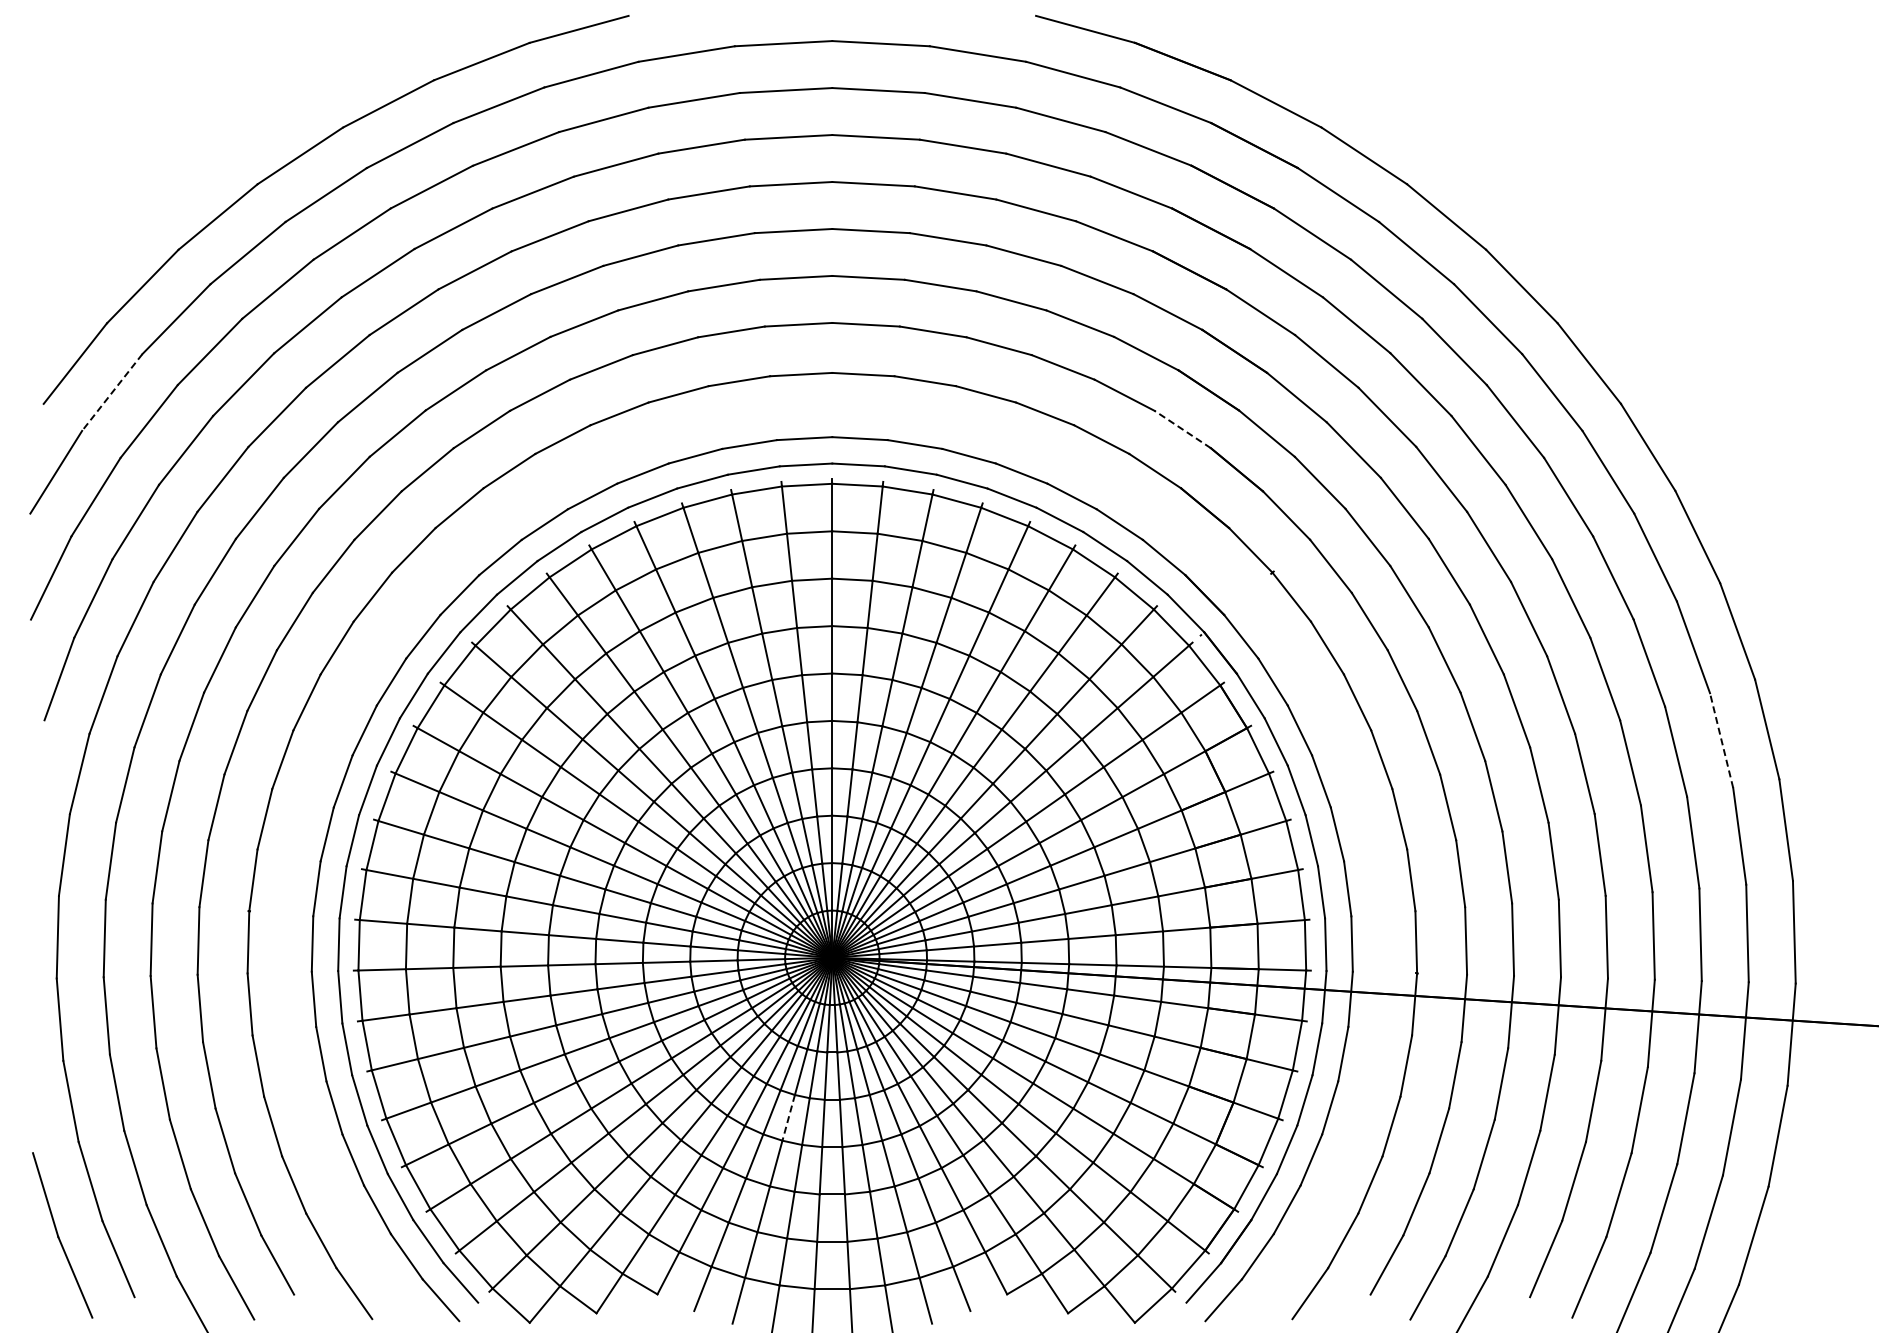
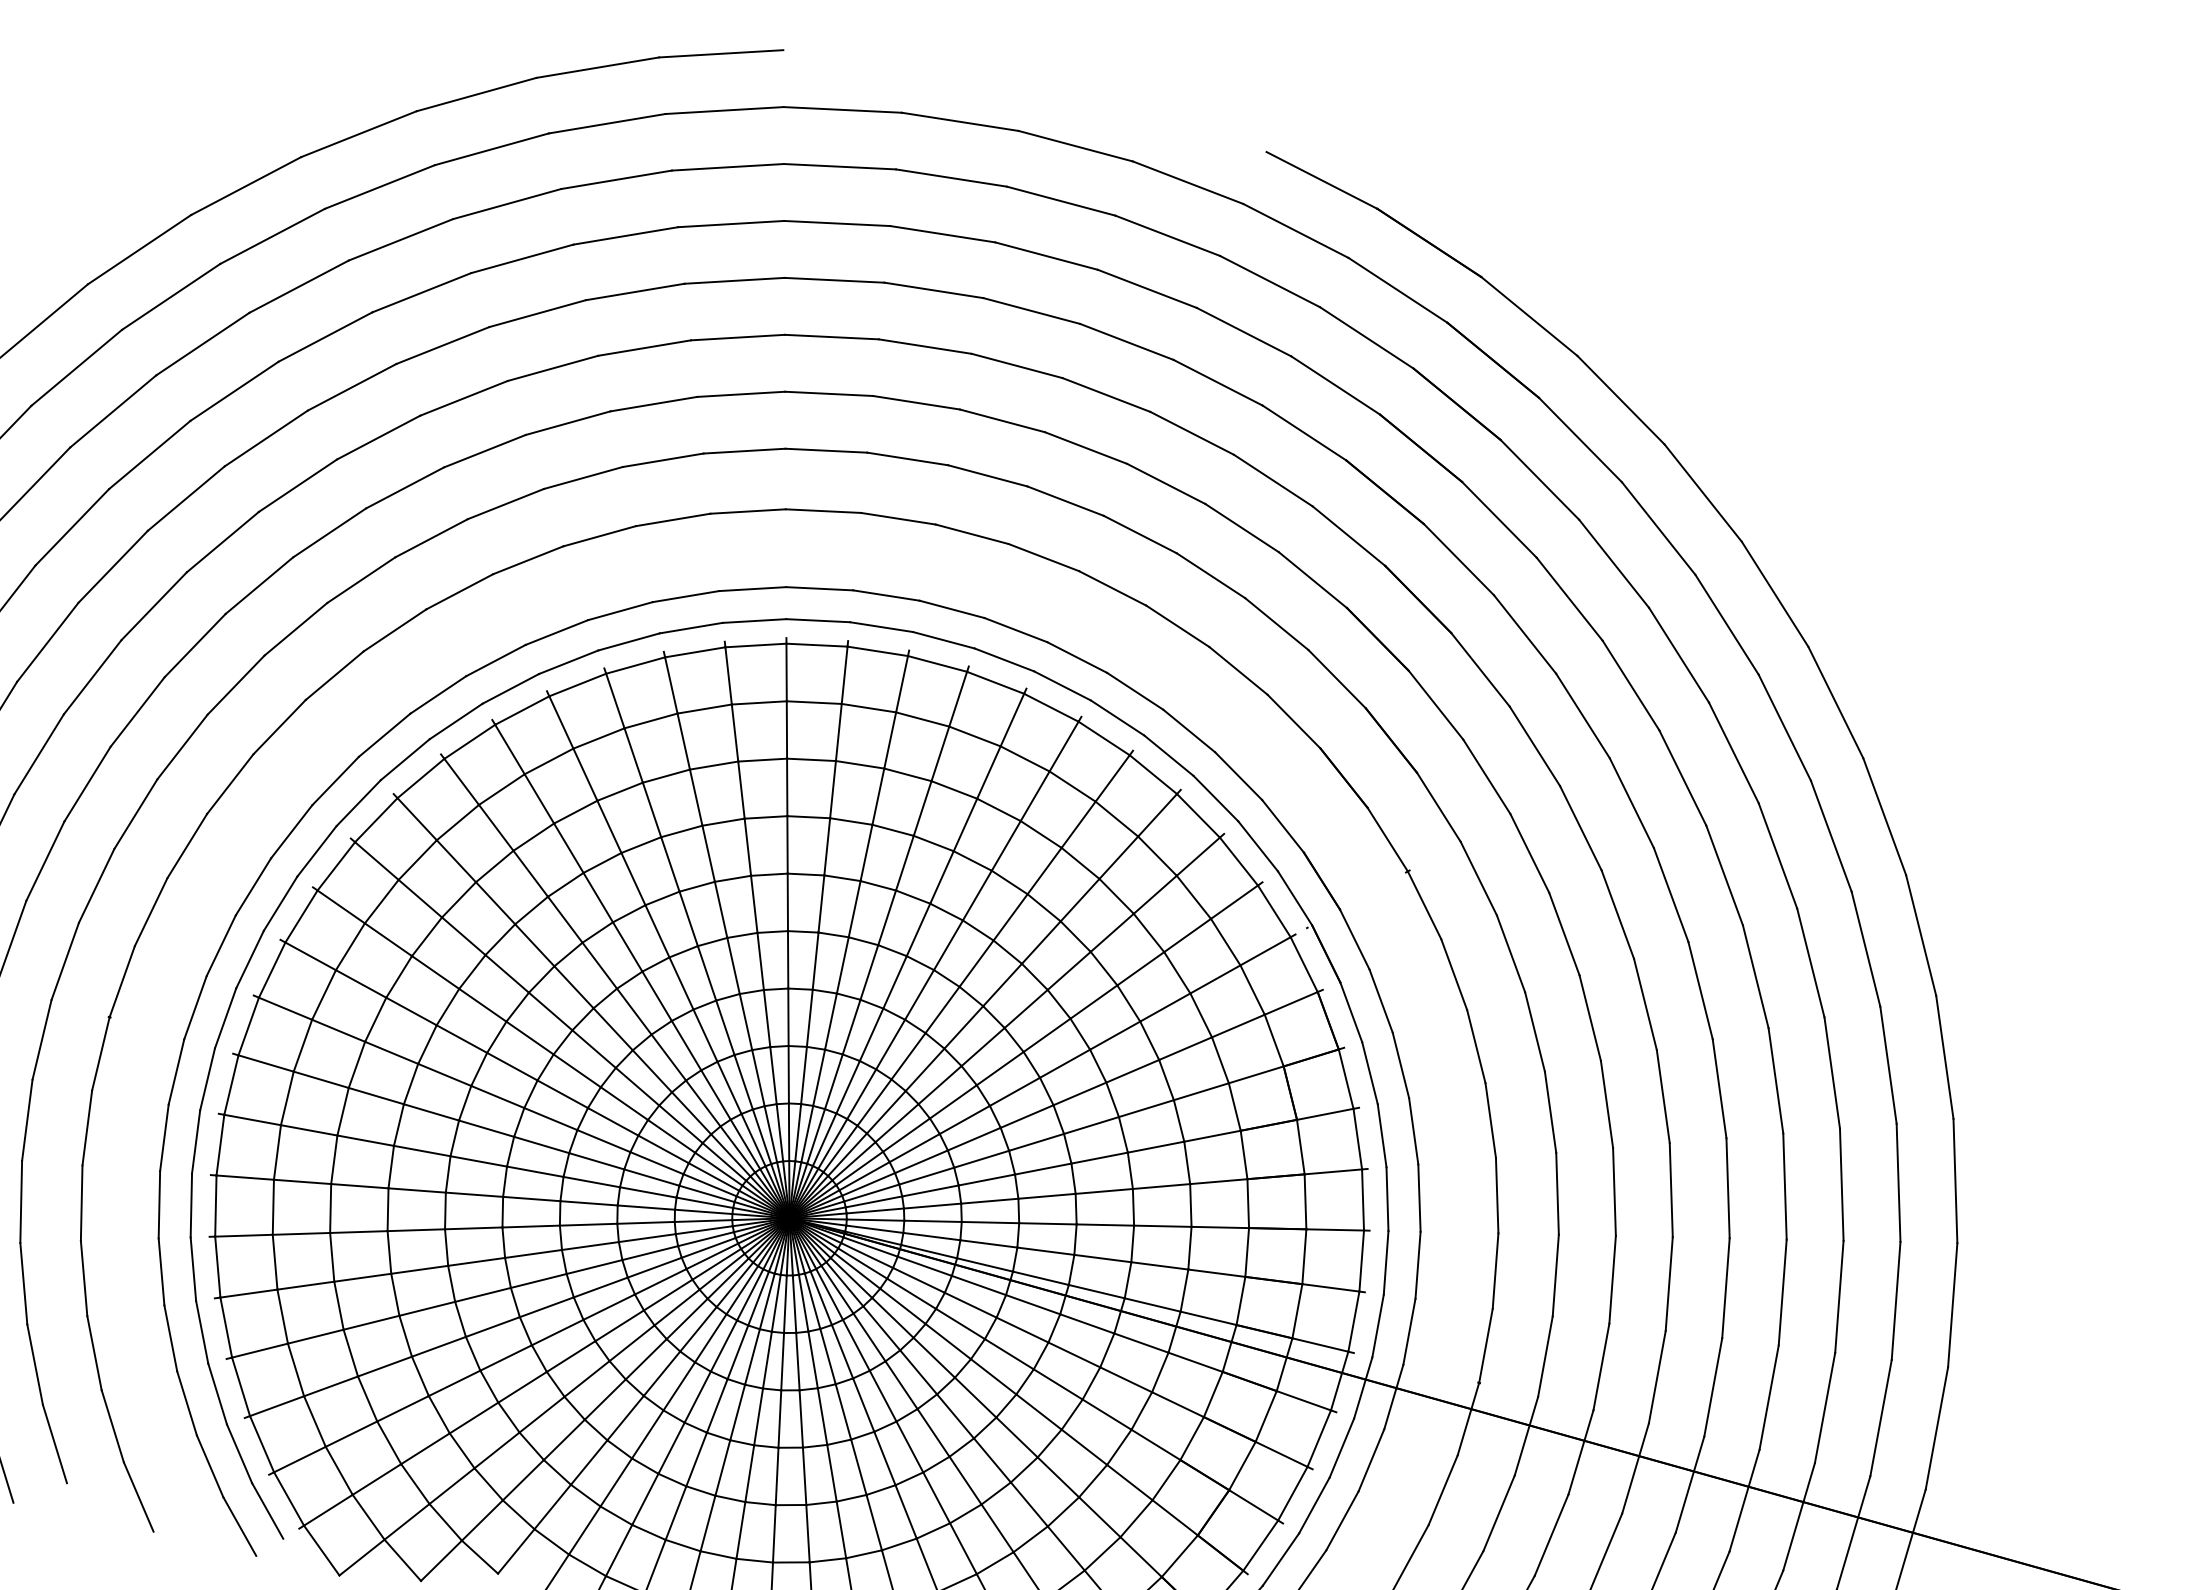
line: (112, 392) -> (77, 367), dashed -> solid
line: (1182, 429) -> (1336, 679), dashed -> solid
line: (1721, 740) -> (1898, 1182), dashed -> solid
line: (788, 1117) -> (697, 1396), dashed -> solid

